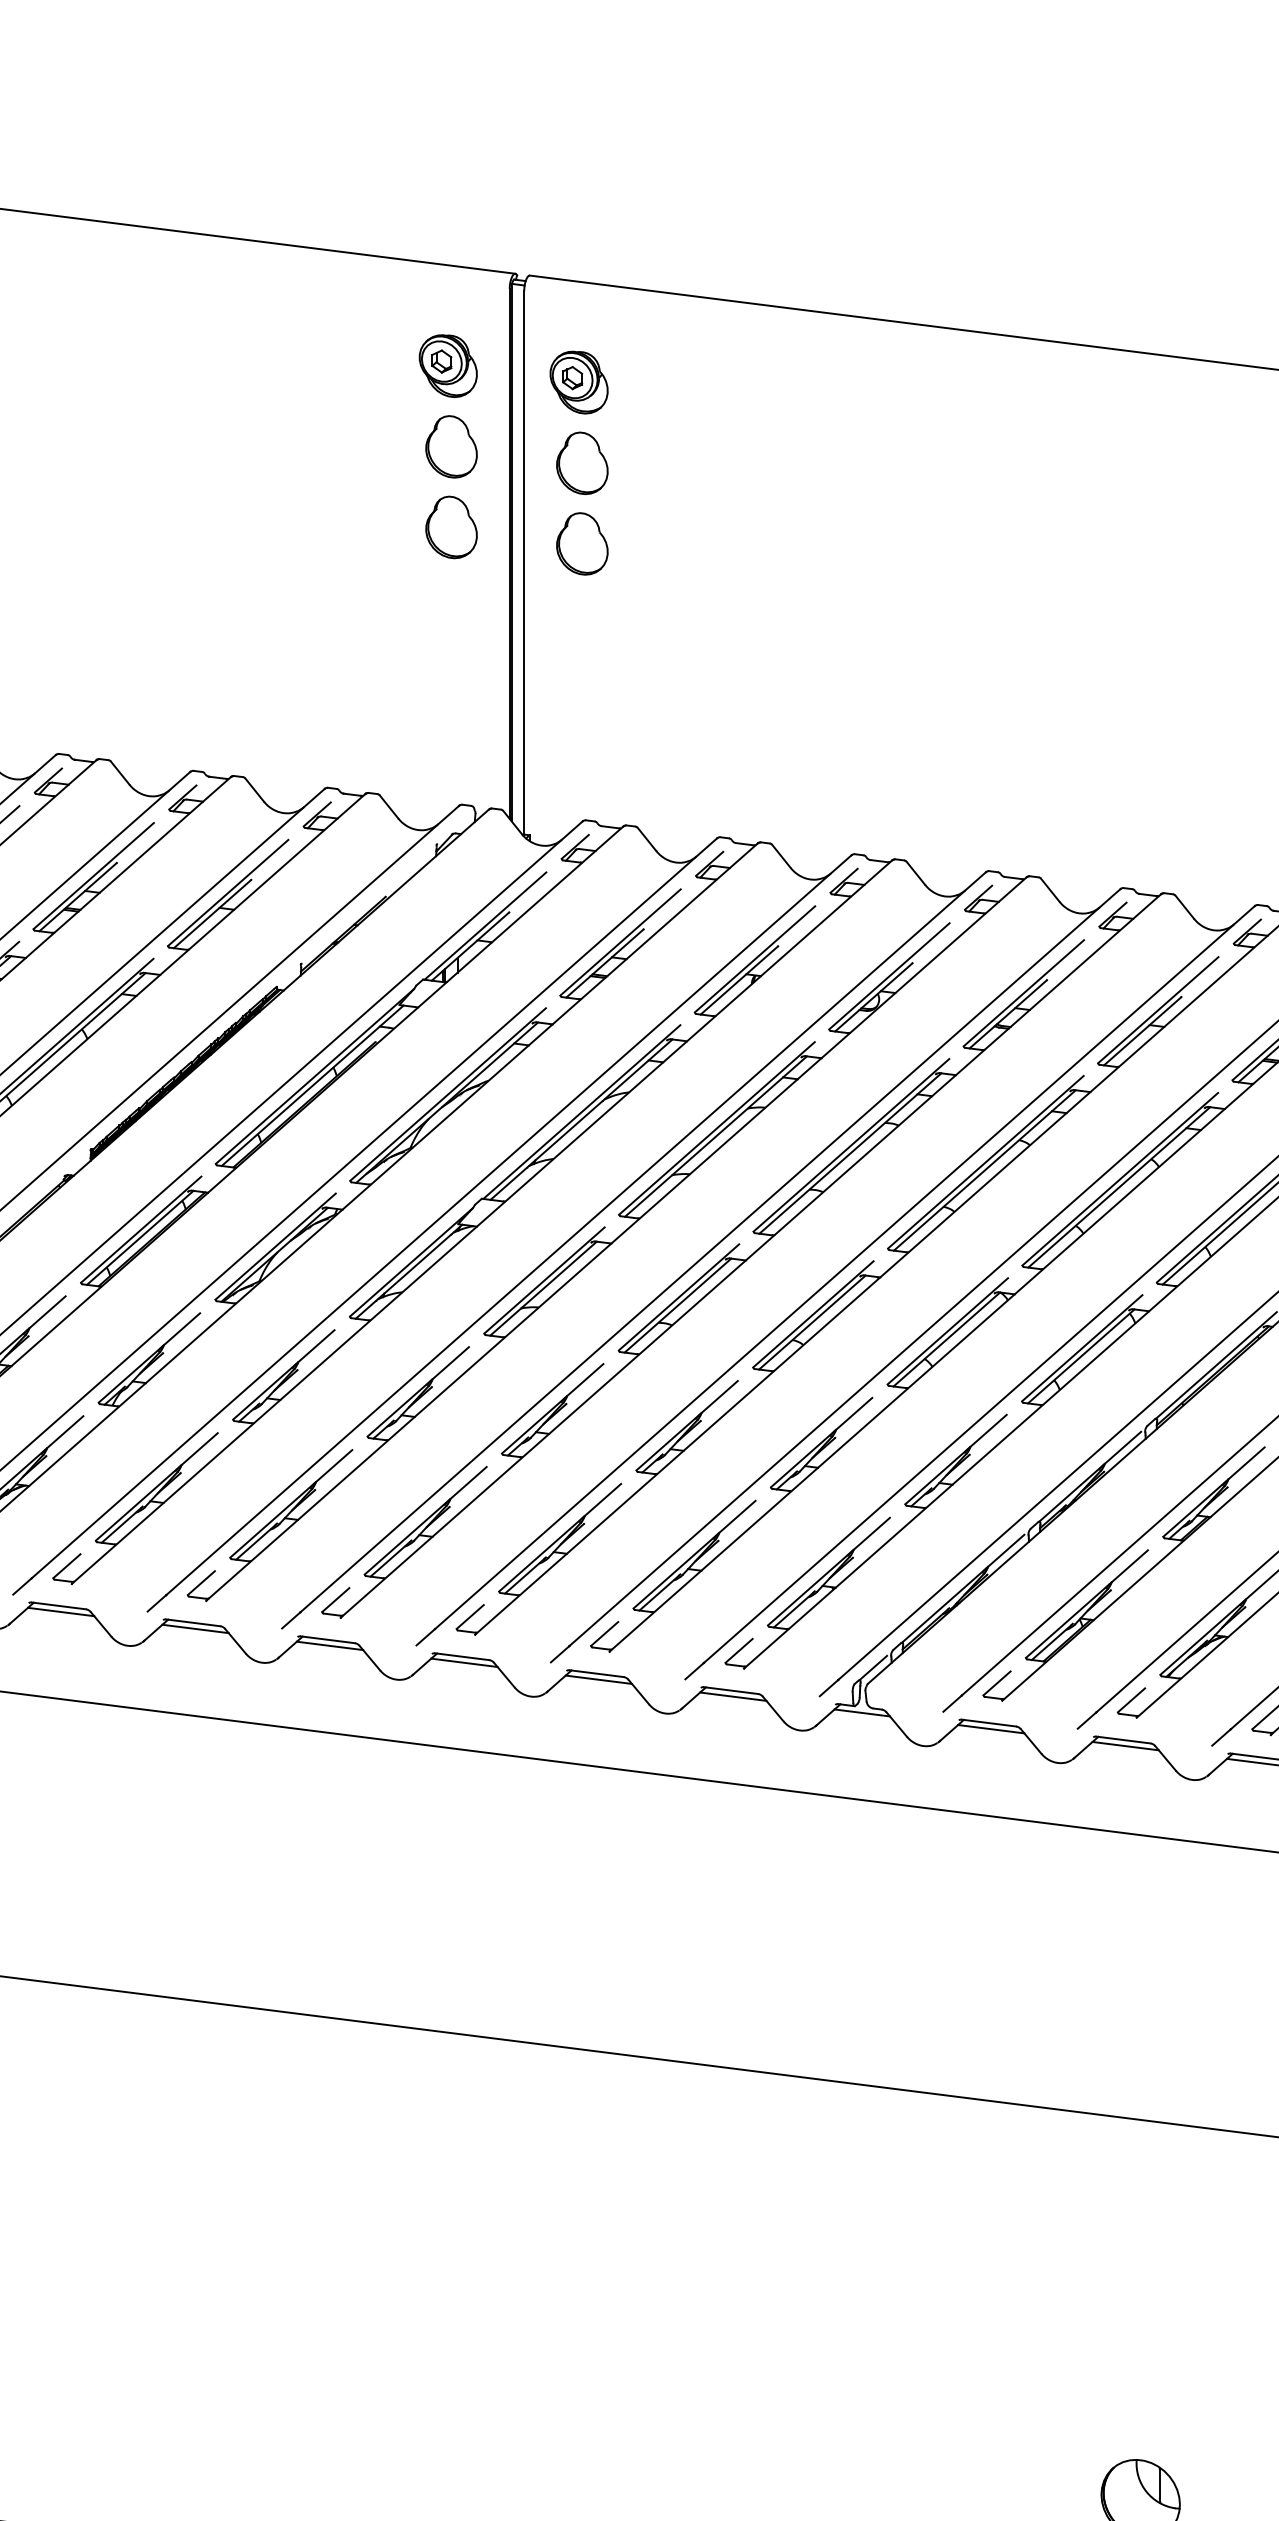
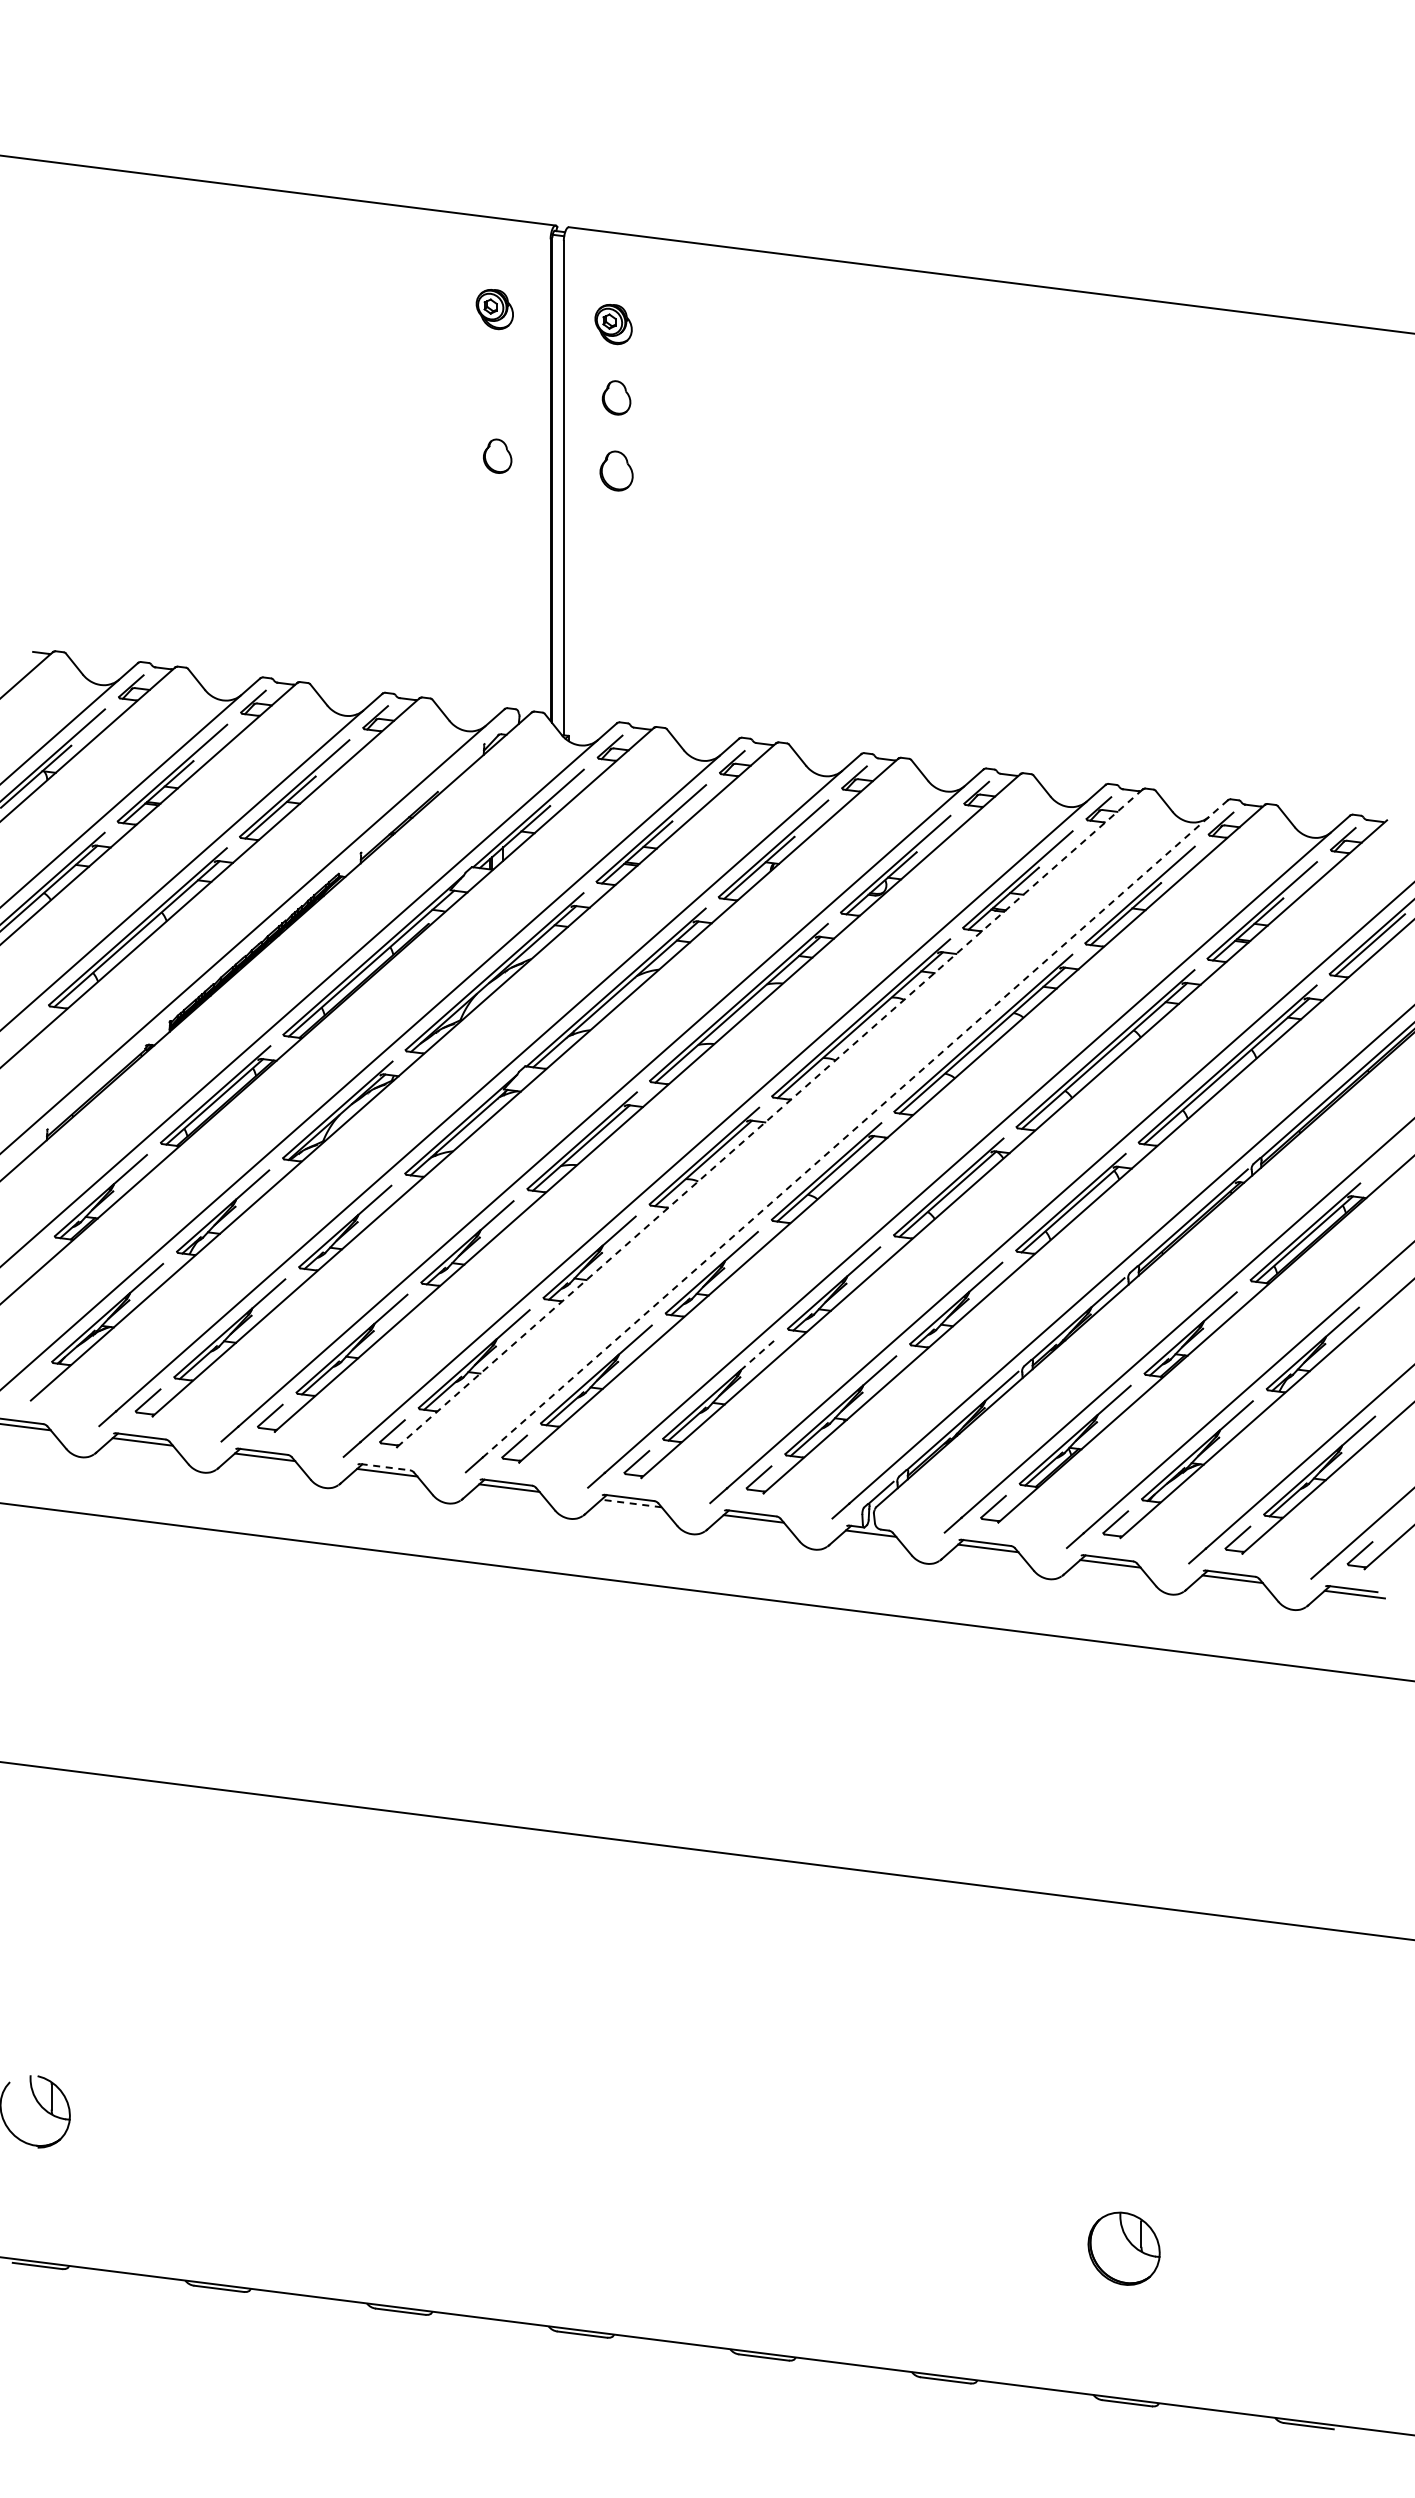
part: (447, 366) -> (494, 309), size x0.7
part: (578, 382) -> (613, 324), size x0.7
part: (451, 446) -> (497, 382), removed
part: (582, 462) -> (616, 397), size x0.6
part: (451, 527) -> (497, 456), size x0.6
part: (582, 543) -> (616, 470), size x0.7
line: (751, 1256) -> (770, 1118), solid -> dashed
line: (845, 1267) -> (855, 1128), solid -> dashed
line: (737, 1516) -> (757, 1355), solid -> dashed
line: (328, 1640) -> (385, 1467), solid -> dashed
line: (598, 1679) -> (631, 1503), solid -> dashed

